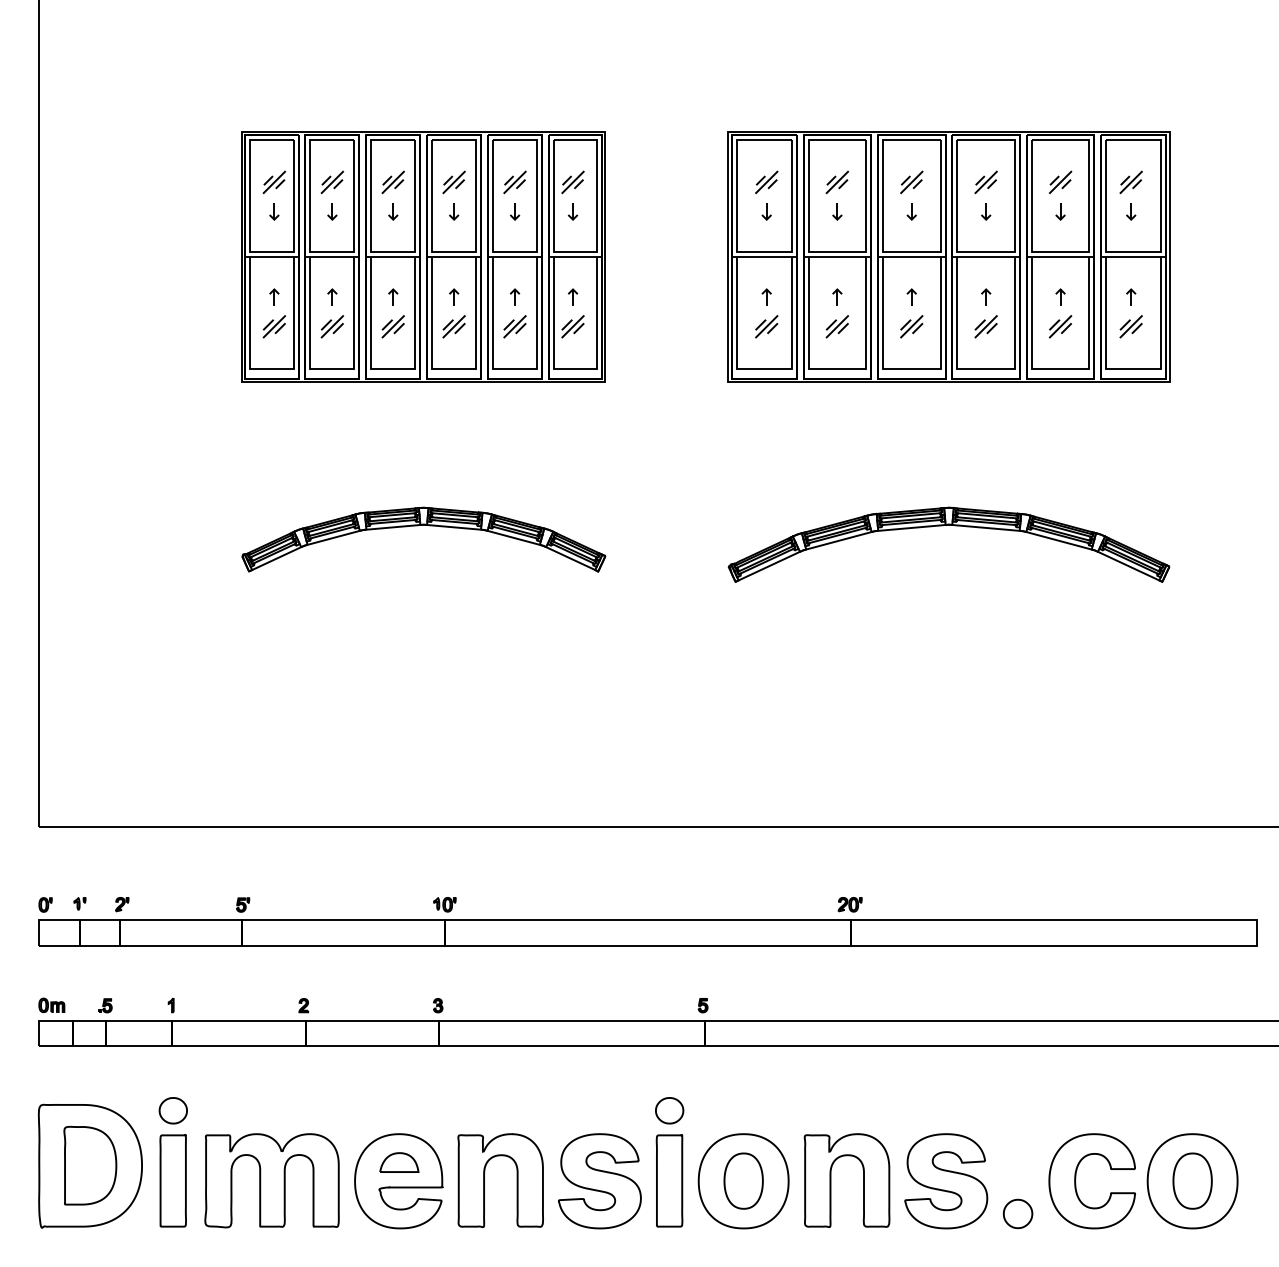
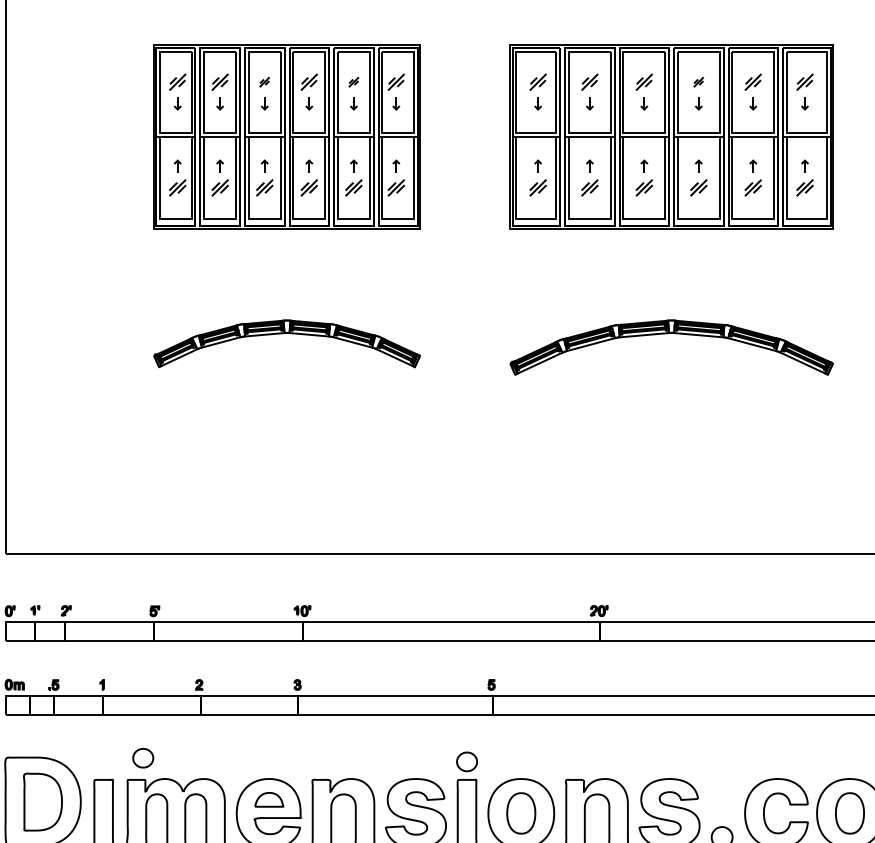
part: (392, 182) -> (264, 82), size x0.6
part: (514, 182) -> (353, 82), size x0.6
part: (985, 182) -> (698, 82), size x0.6
part: (172, 1110) -> (142, 758), moved

